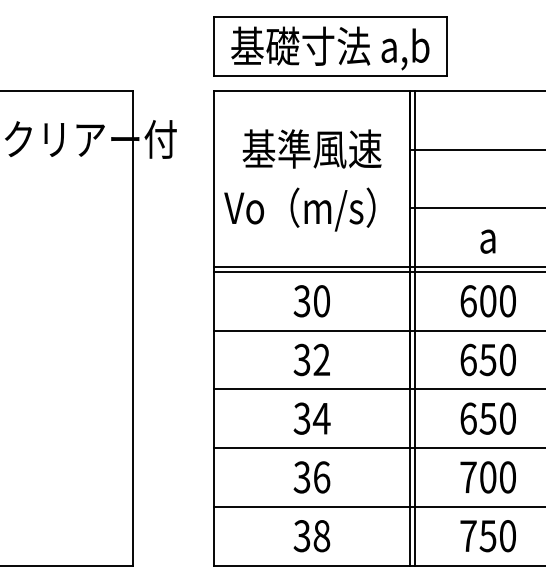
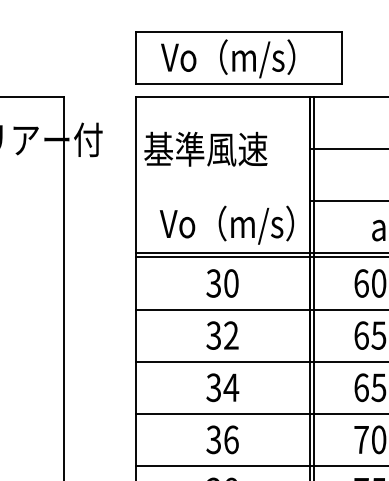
text: (330, 48) -> (239, 59), 基礎寸法 a,b -> Vo（m/s）
text: (311, 148) -> (205, 148), moved
text: (299, 209) -> (226, 225), moved

